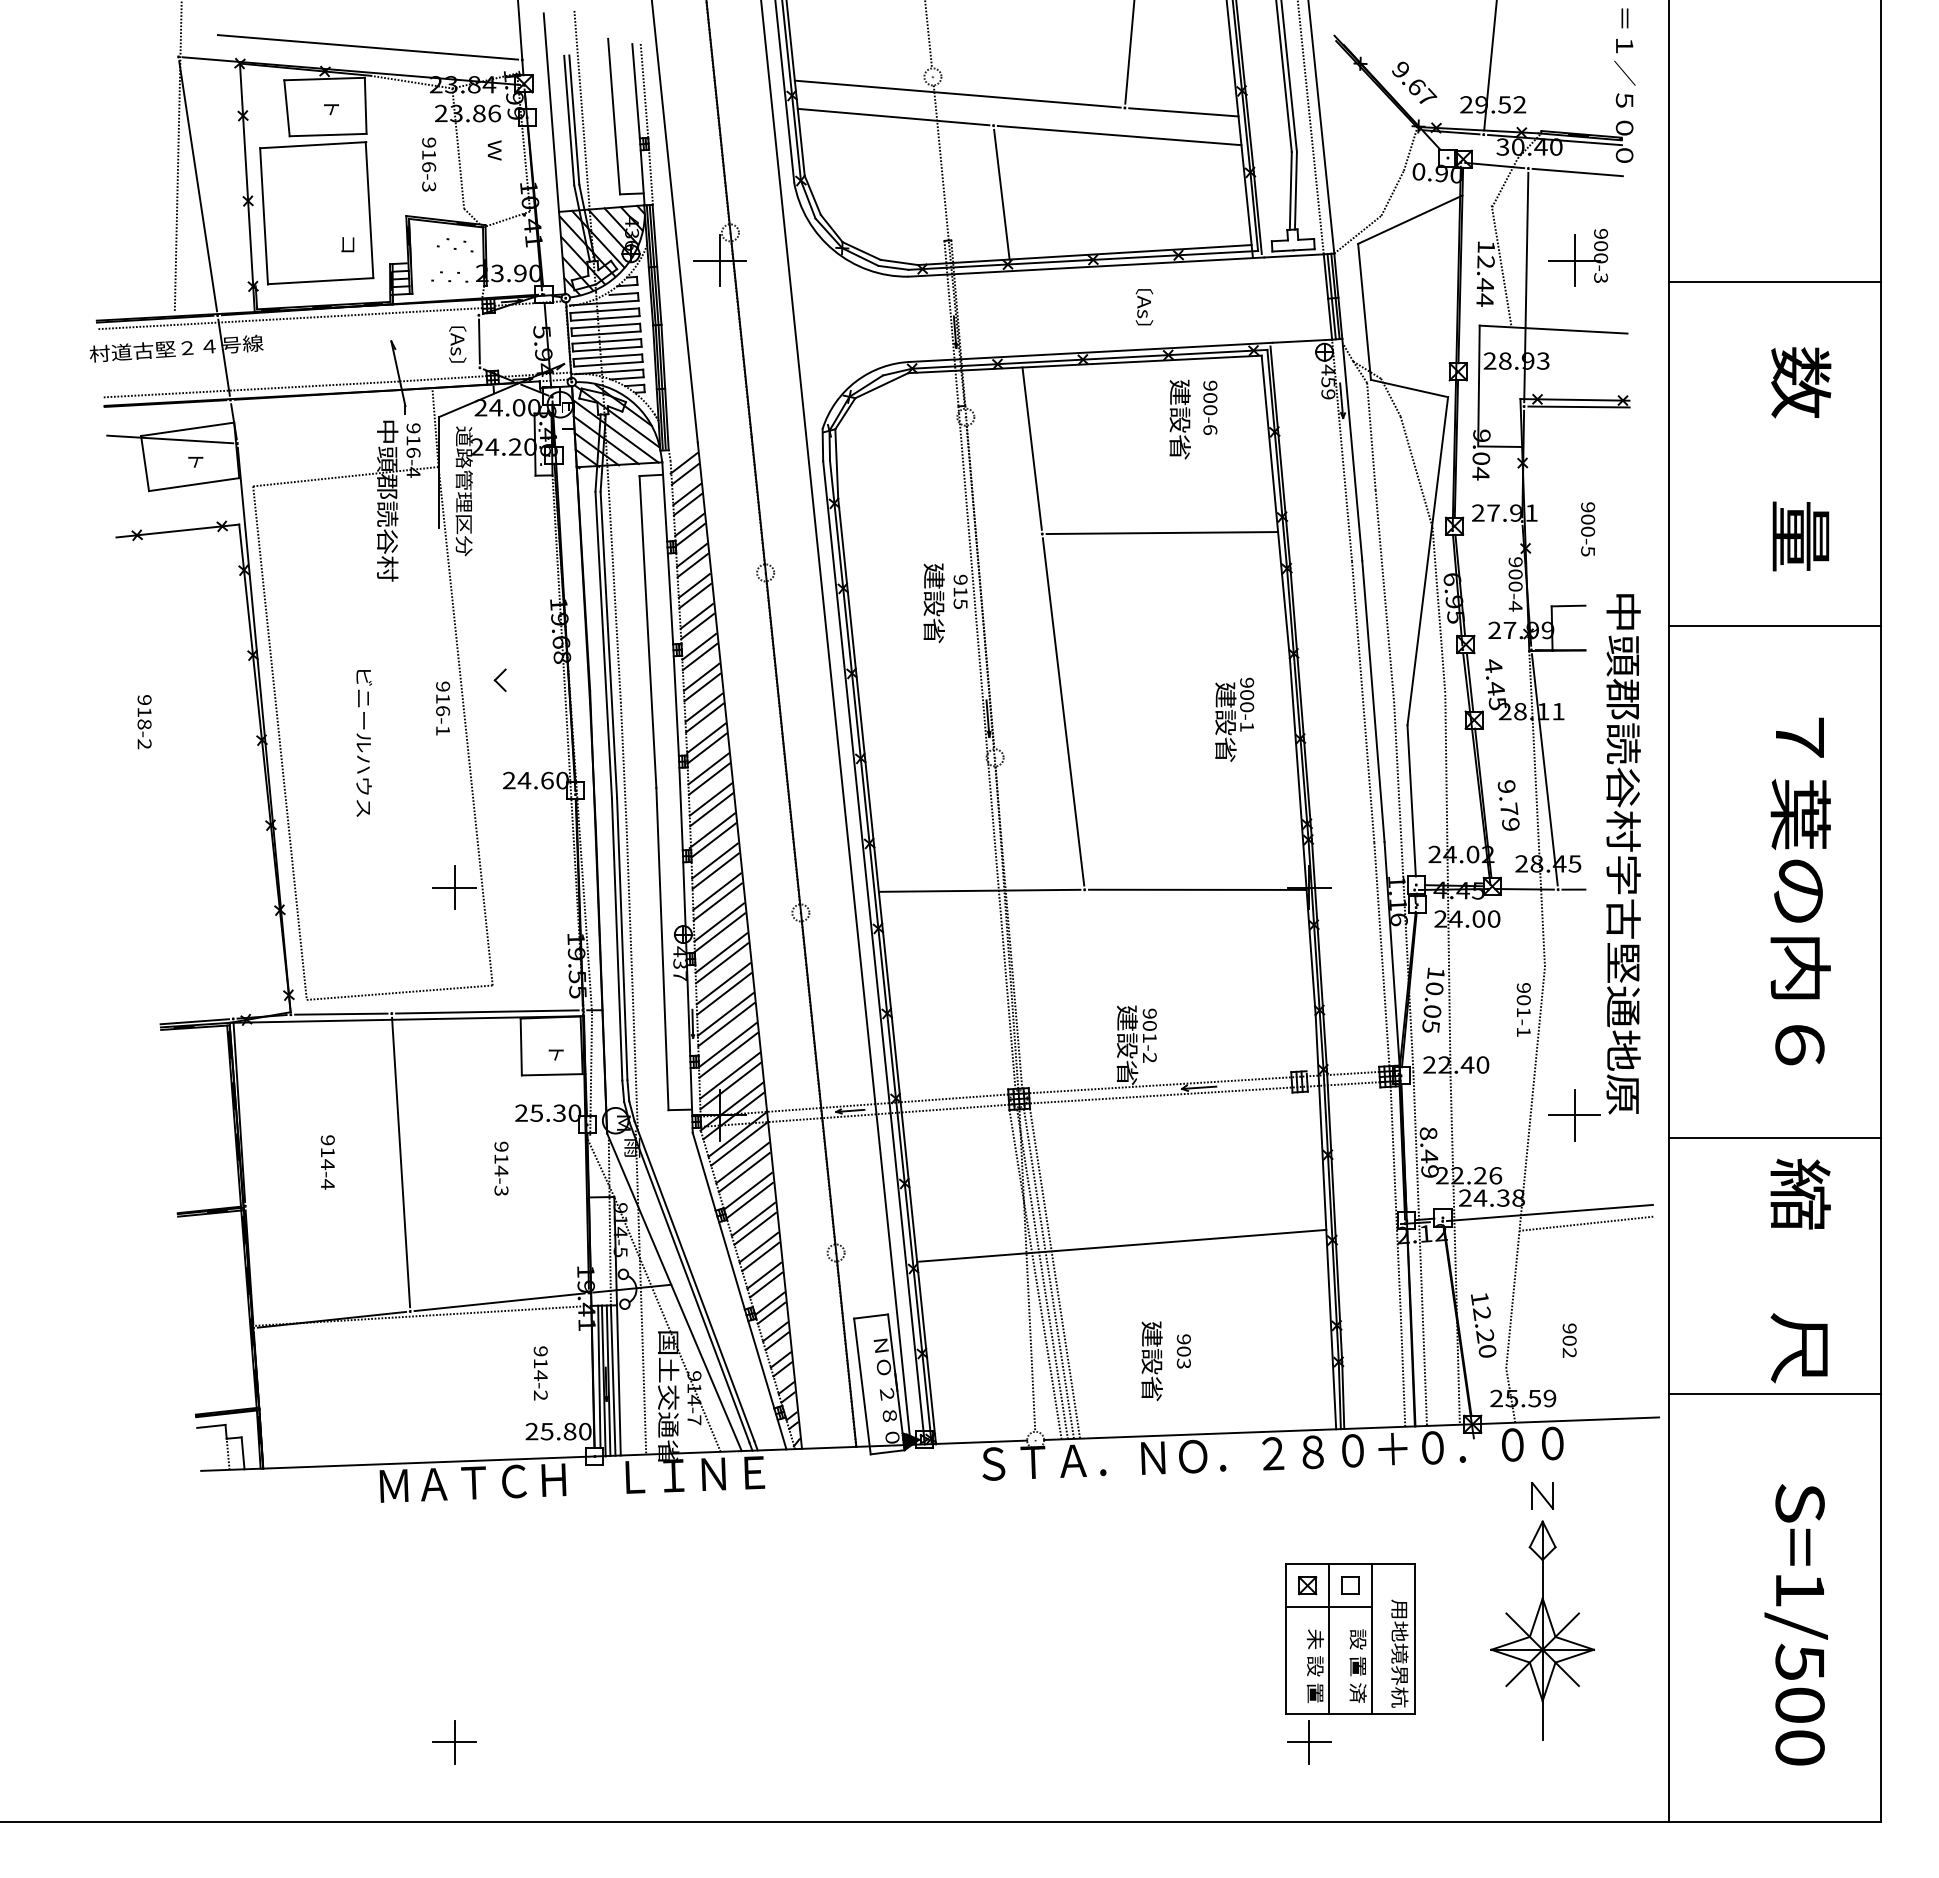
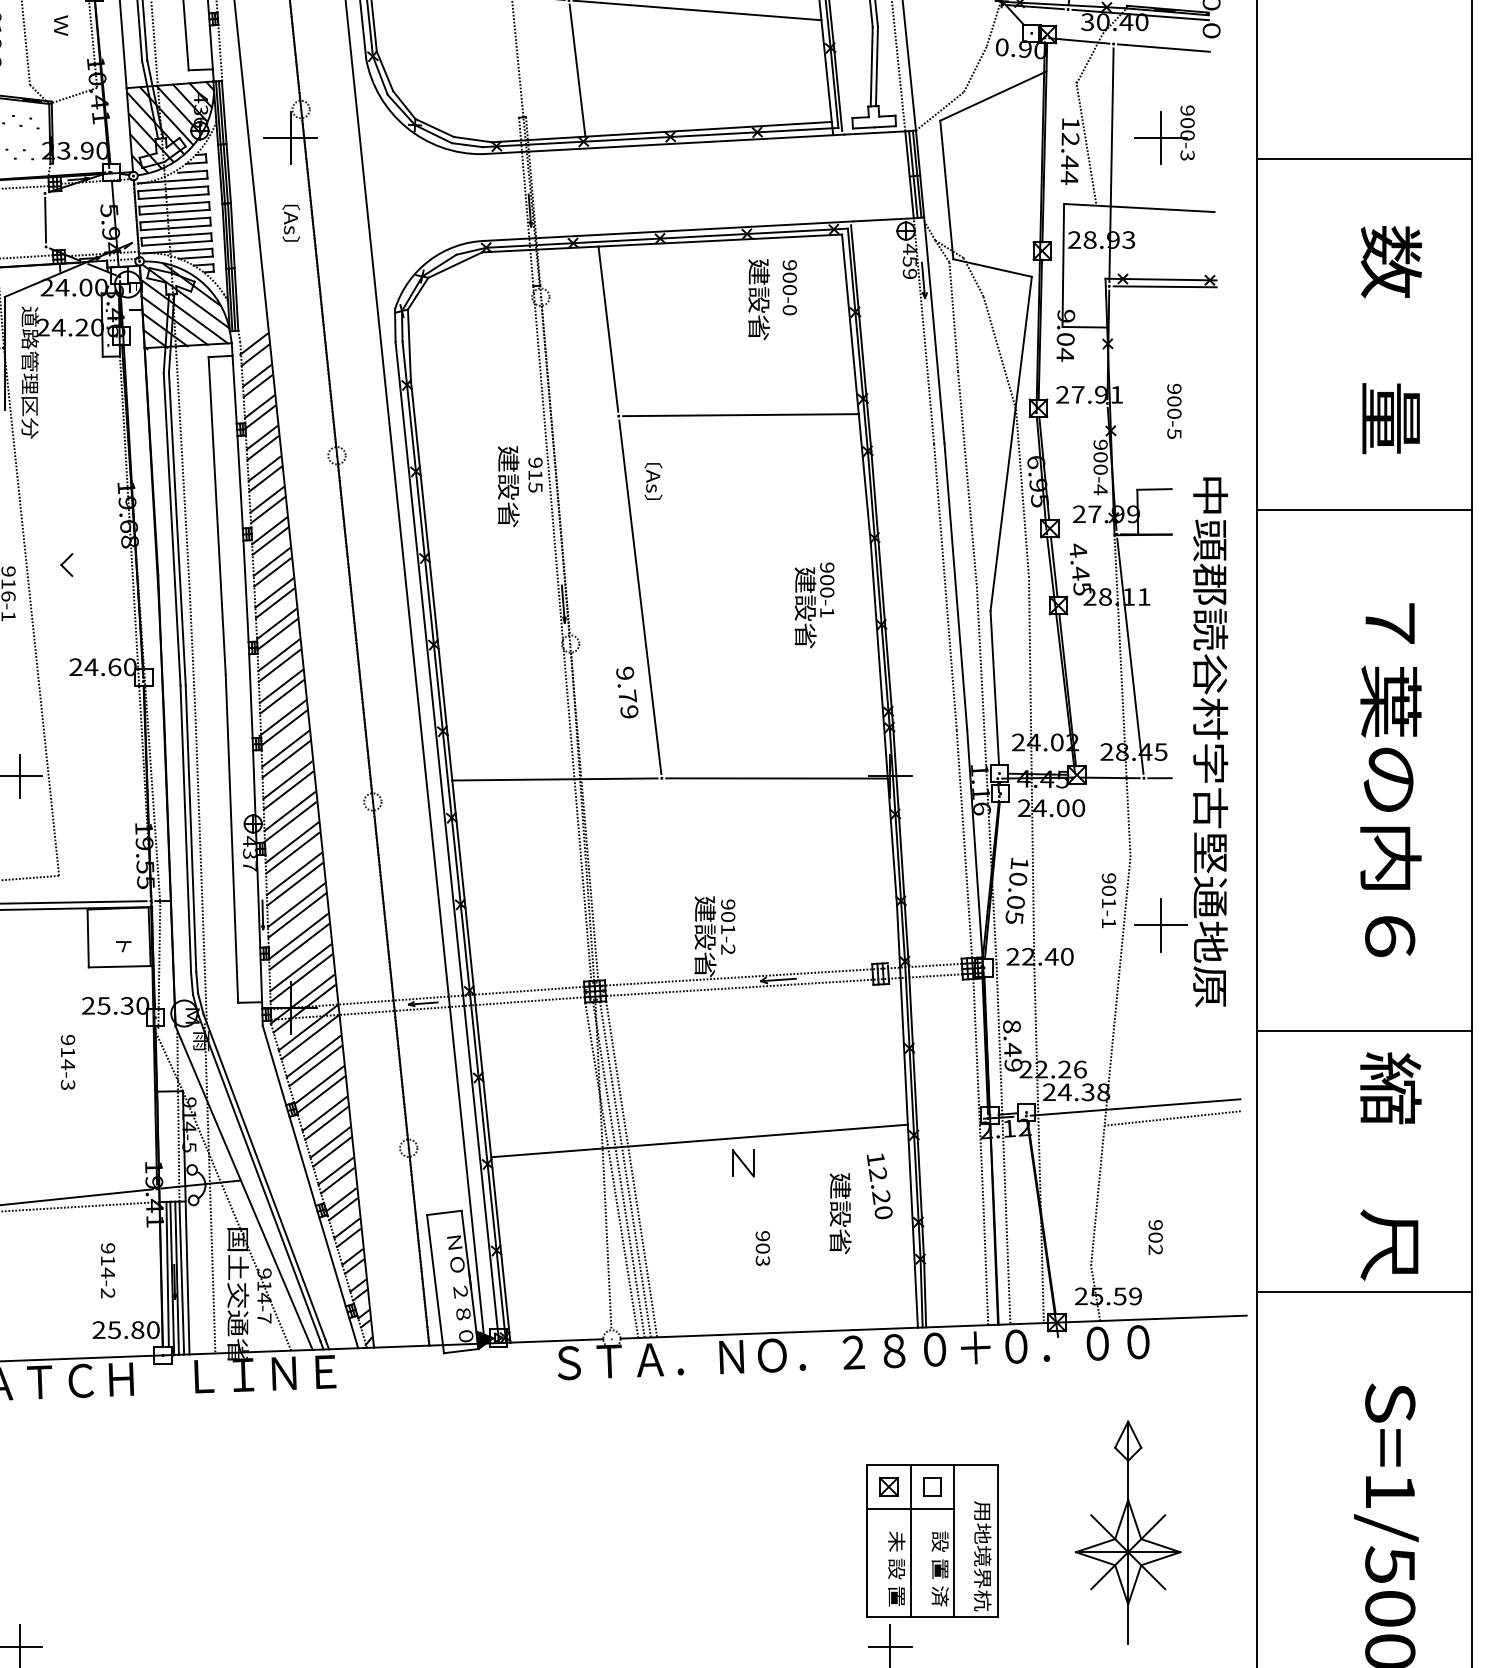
text: (1144, 307) -> (653, 481), moved
text: (457, 344) -> (291, 223), moved
text: (1210, 430) -> (789, 310), 900-6 -> 900-0
text: (1508, 805) -> (627, 692), moved
part: (1574, 1115) -> (1160, 925), moved
text: (1483, 1325) -> (879, 1186), moved
text: (1151, 1361) -> (839, 1213), moved
part: (1542, 1495) -> (743, 1162), moved

